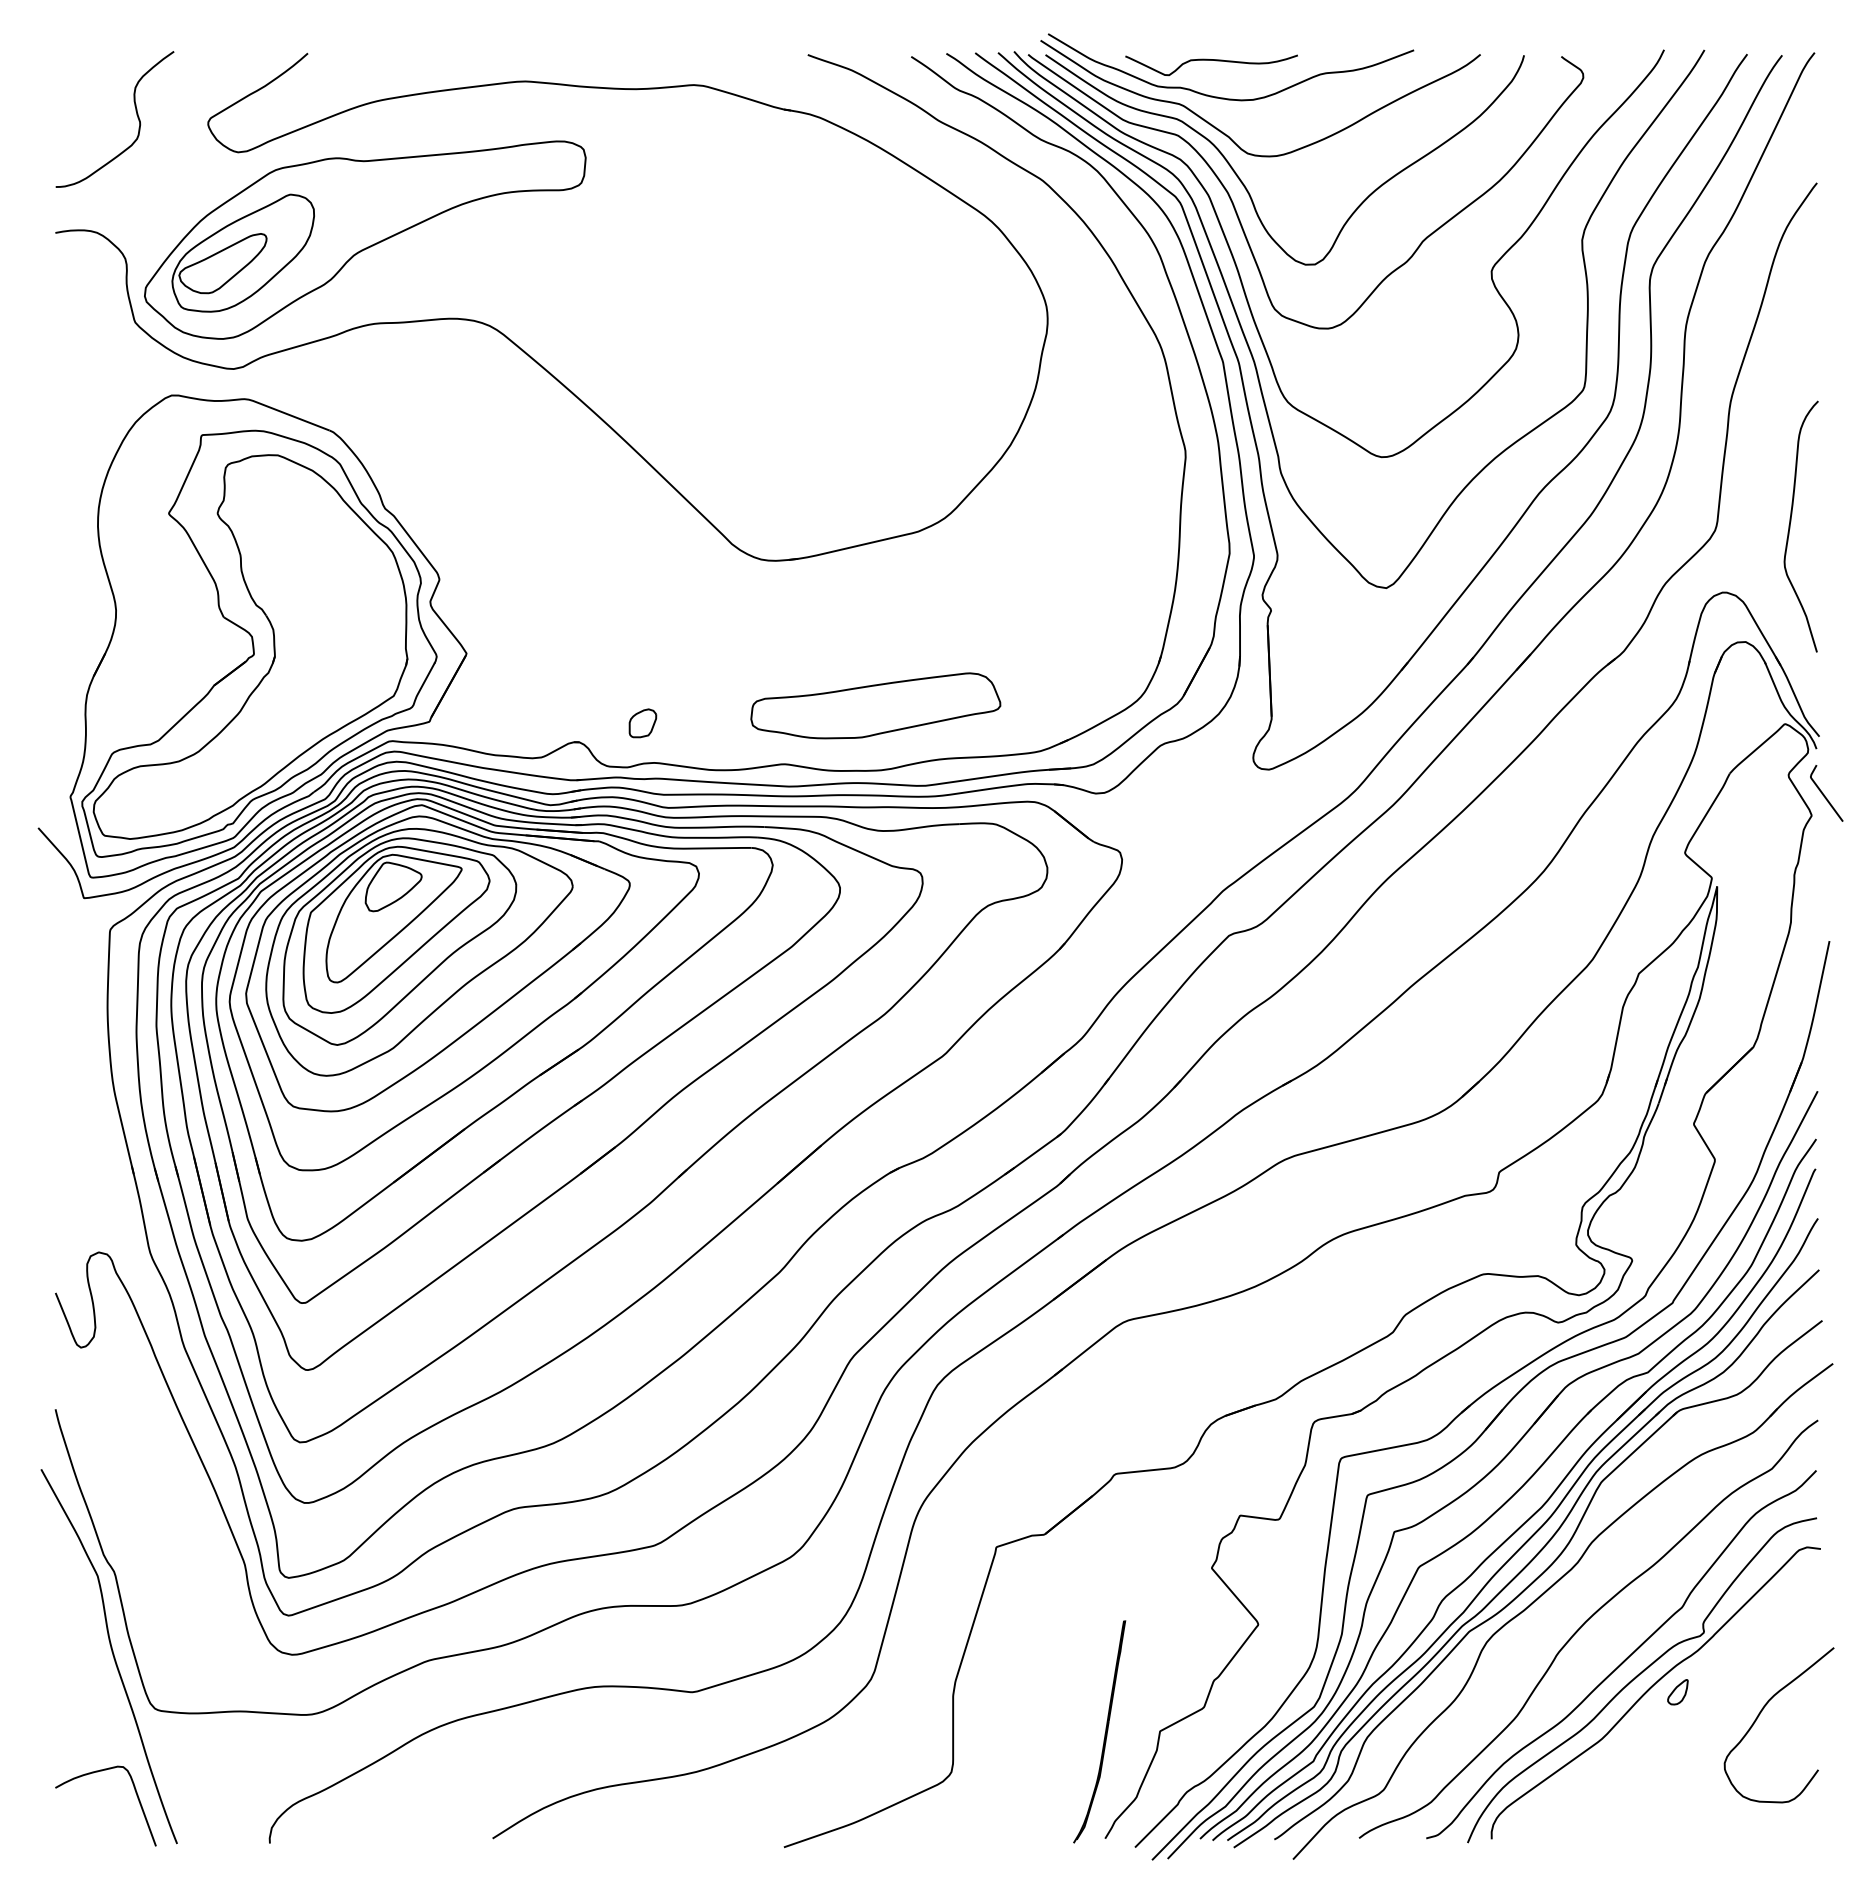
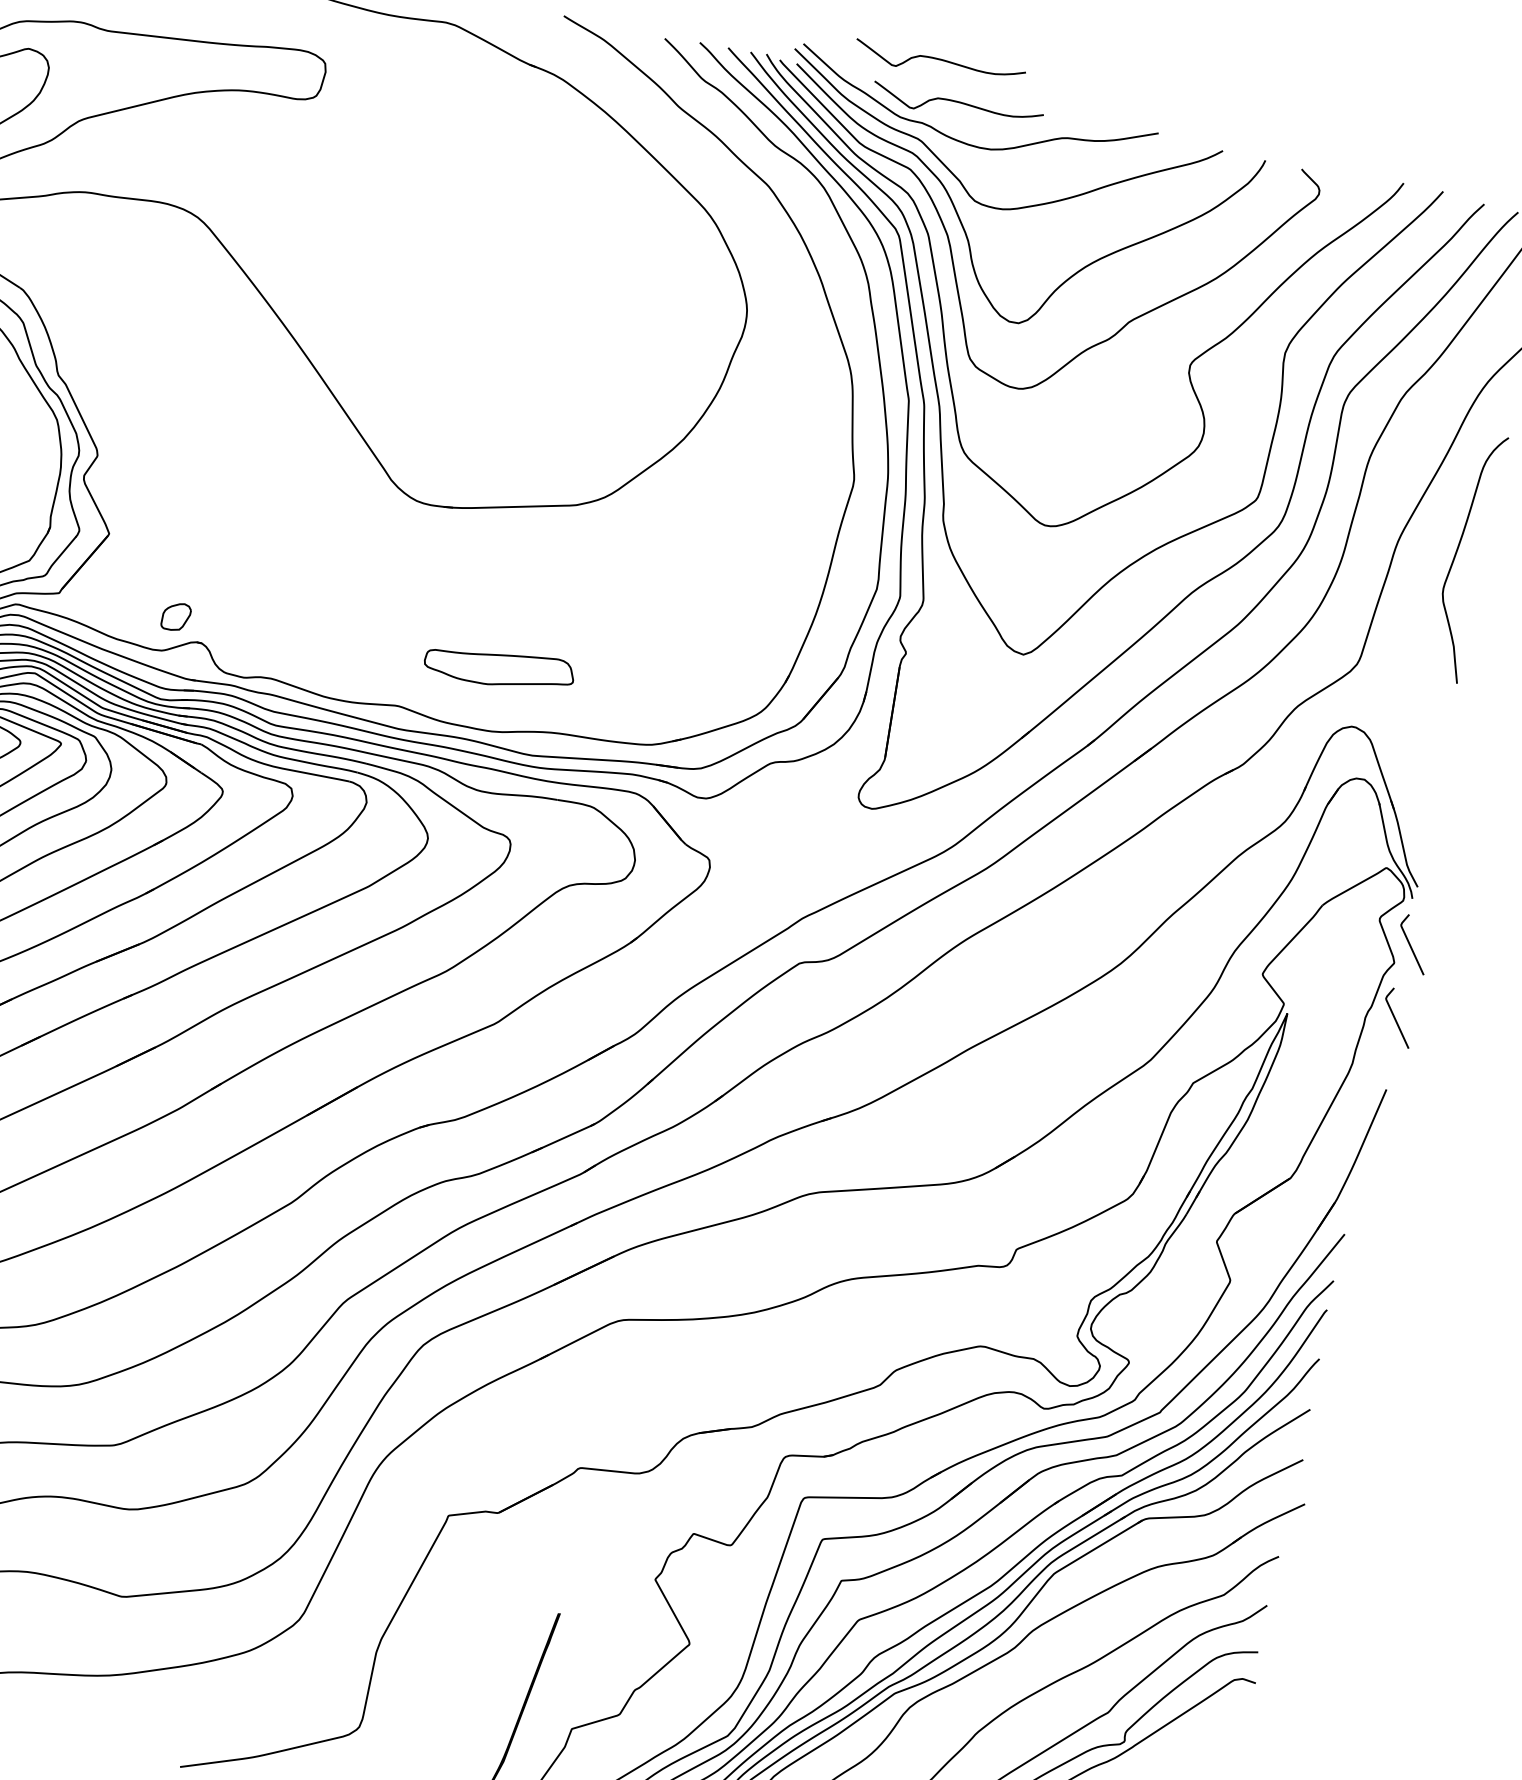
curve: (1185, 22) -> (940, 60), added
curve: (1790, 526) -> (1456, 555), moved
part: (875, 705) -> (499, 666), size x0.6
part: (642, 723) -> (175, 616), moved
line: (1824, 869) -> (1395, 1018), added

